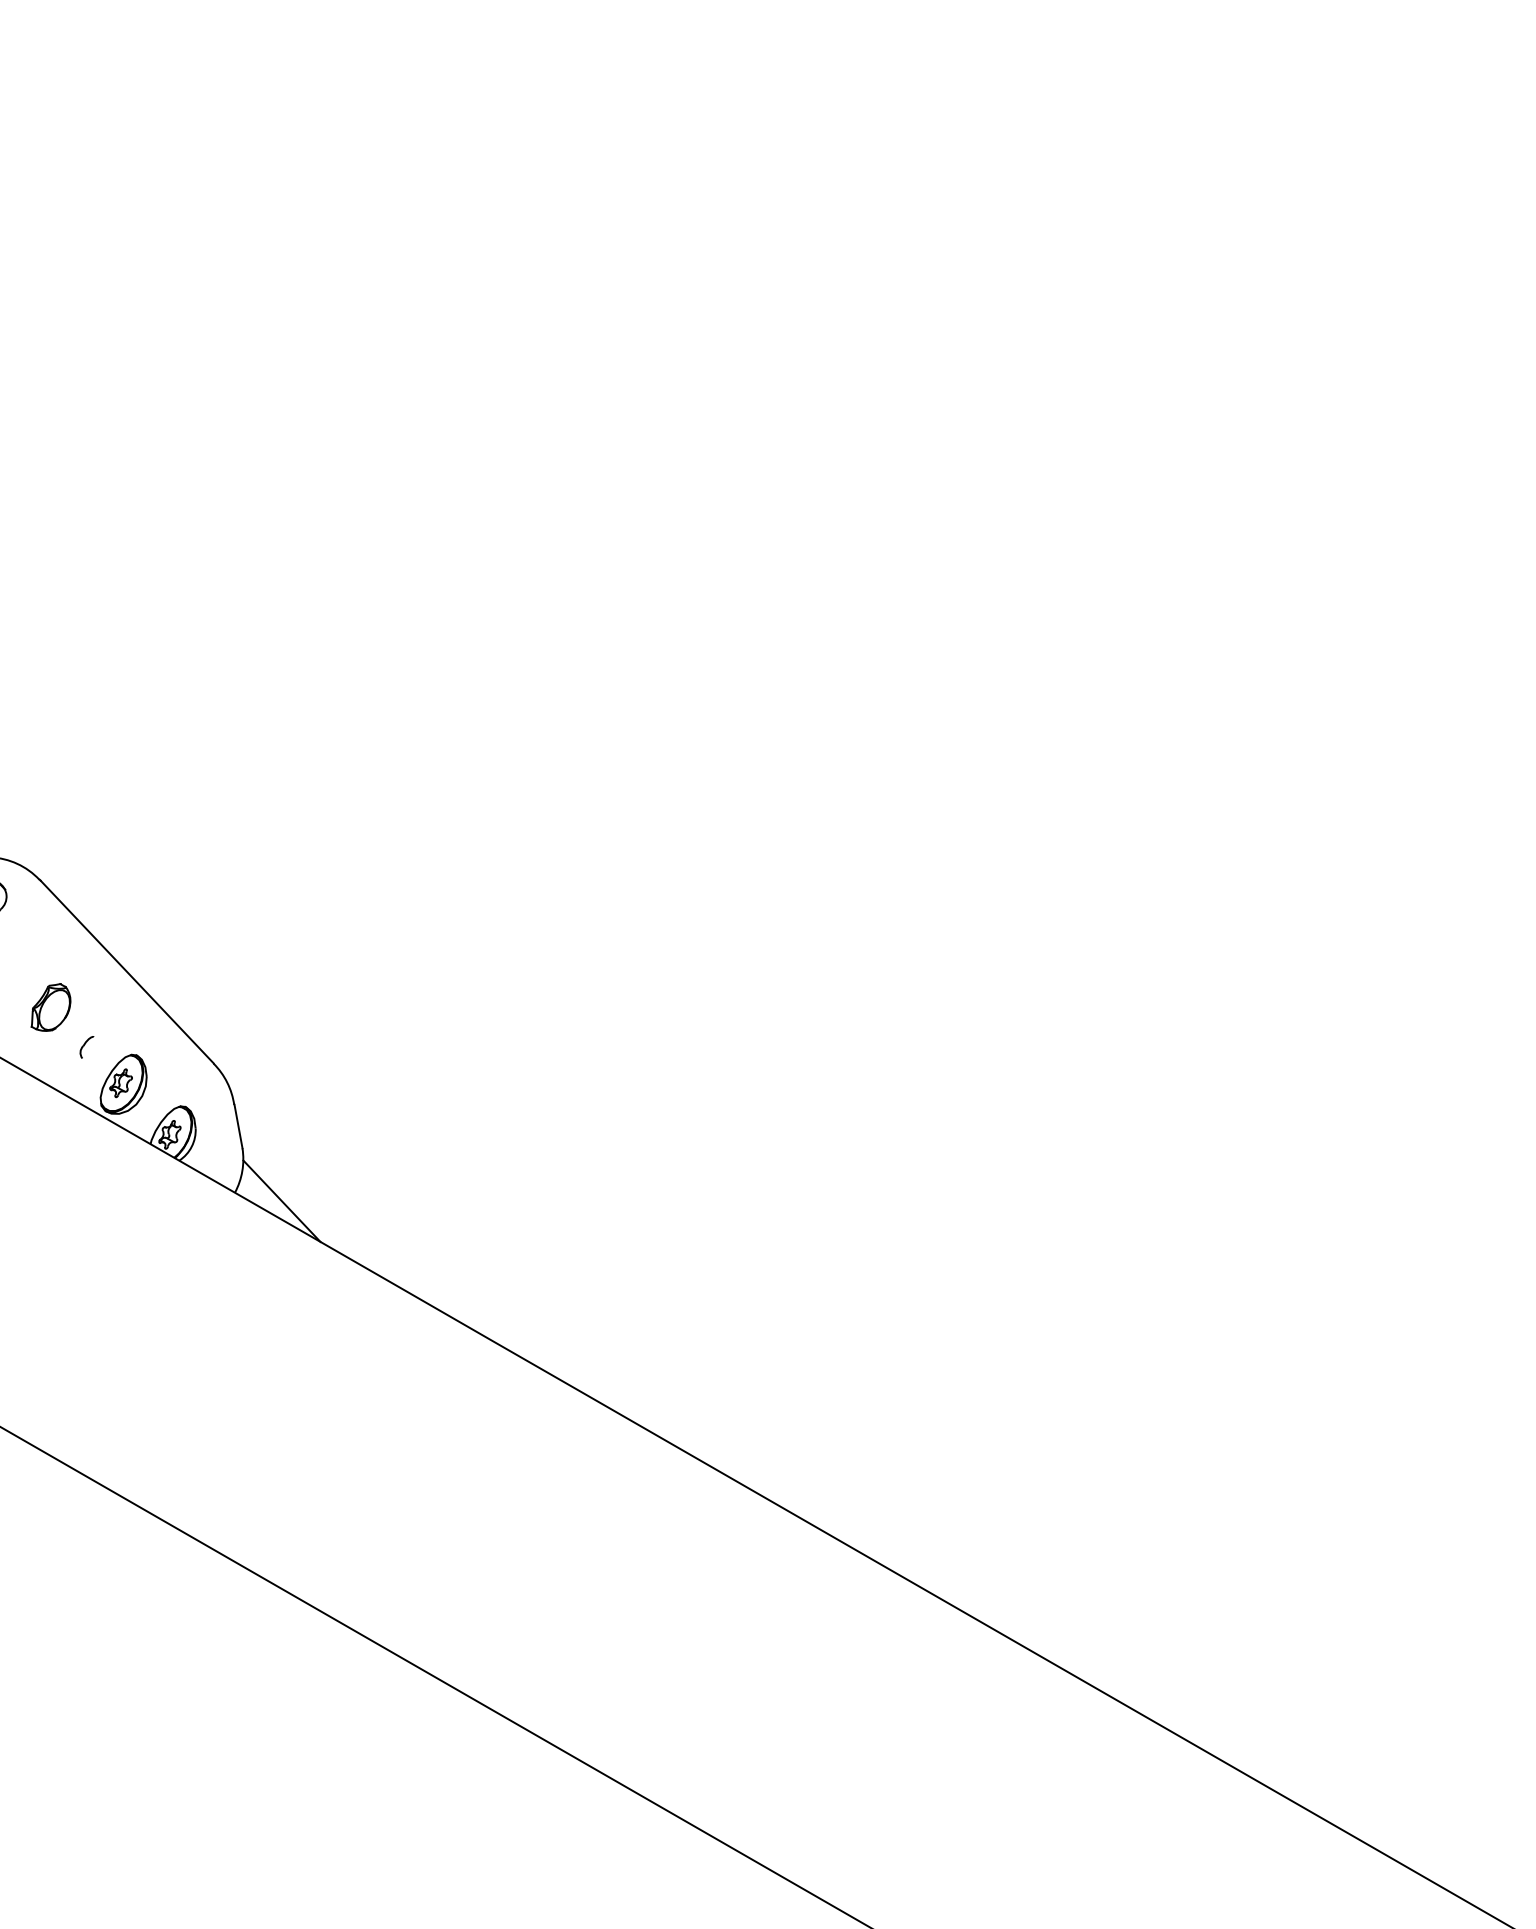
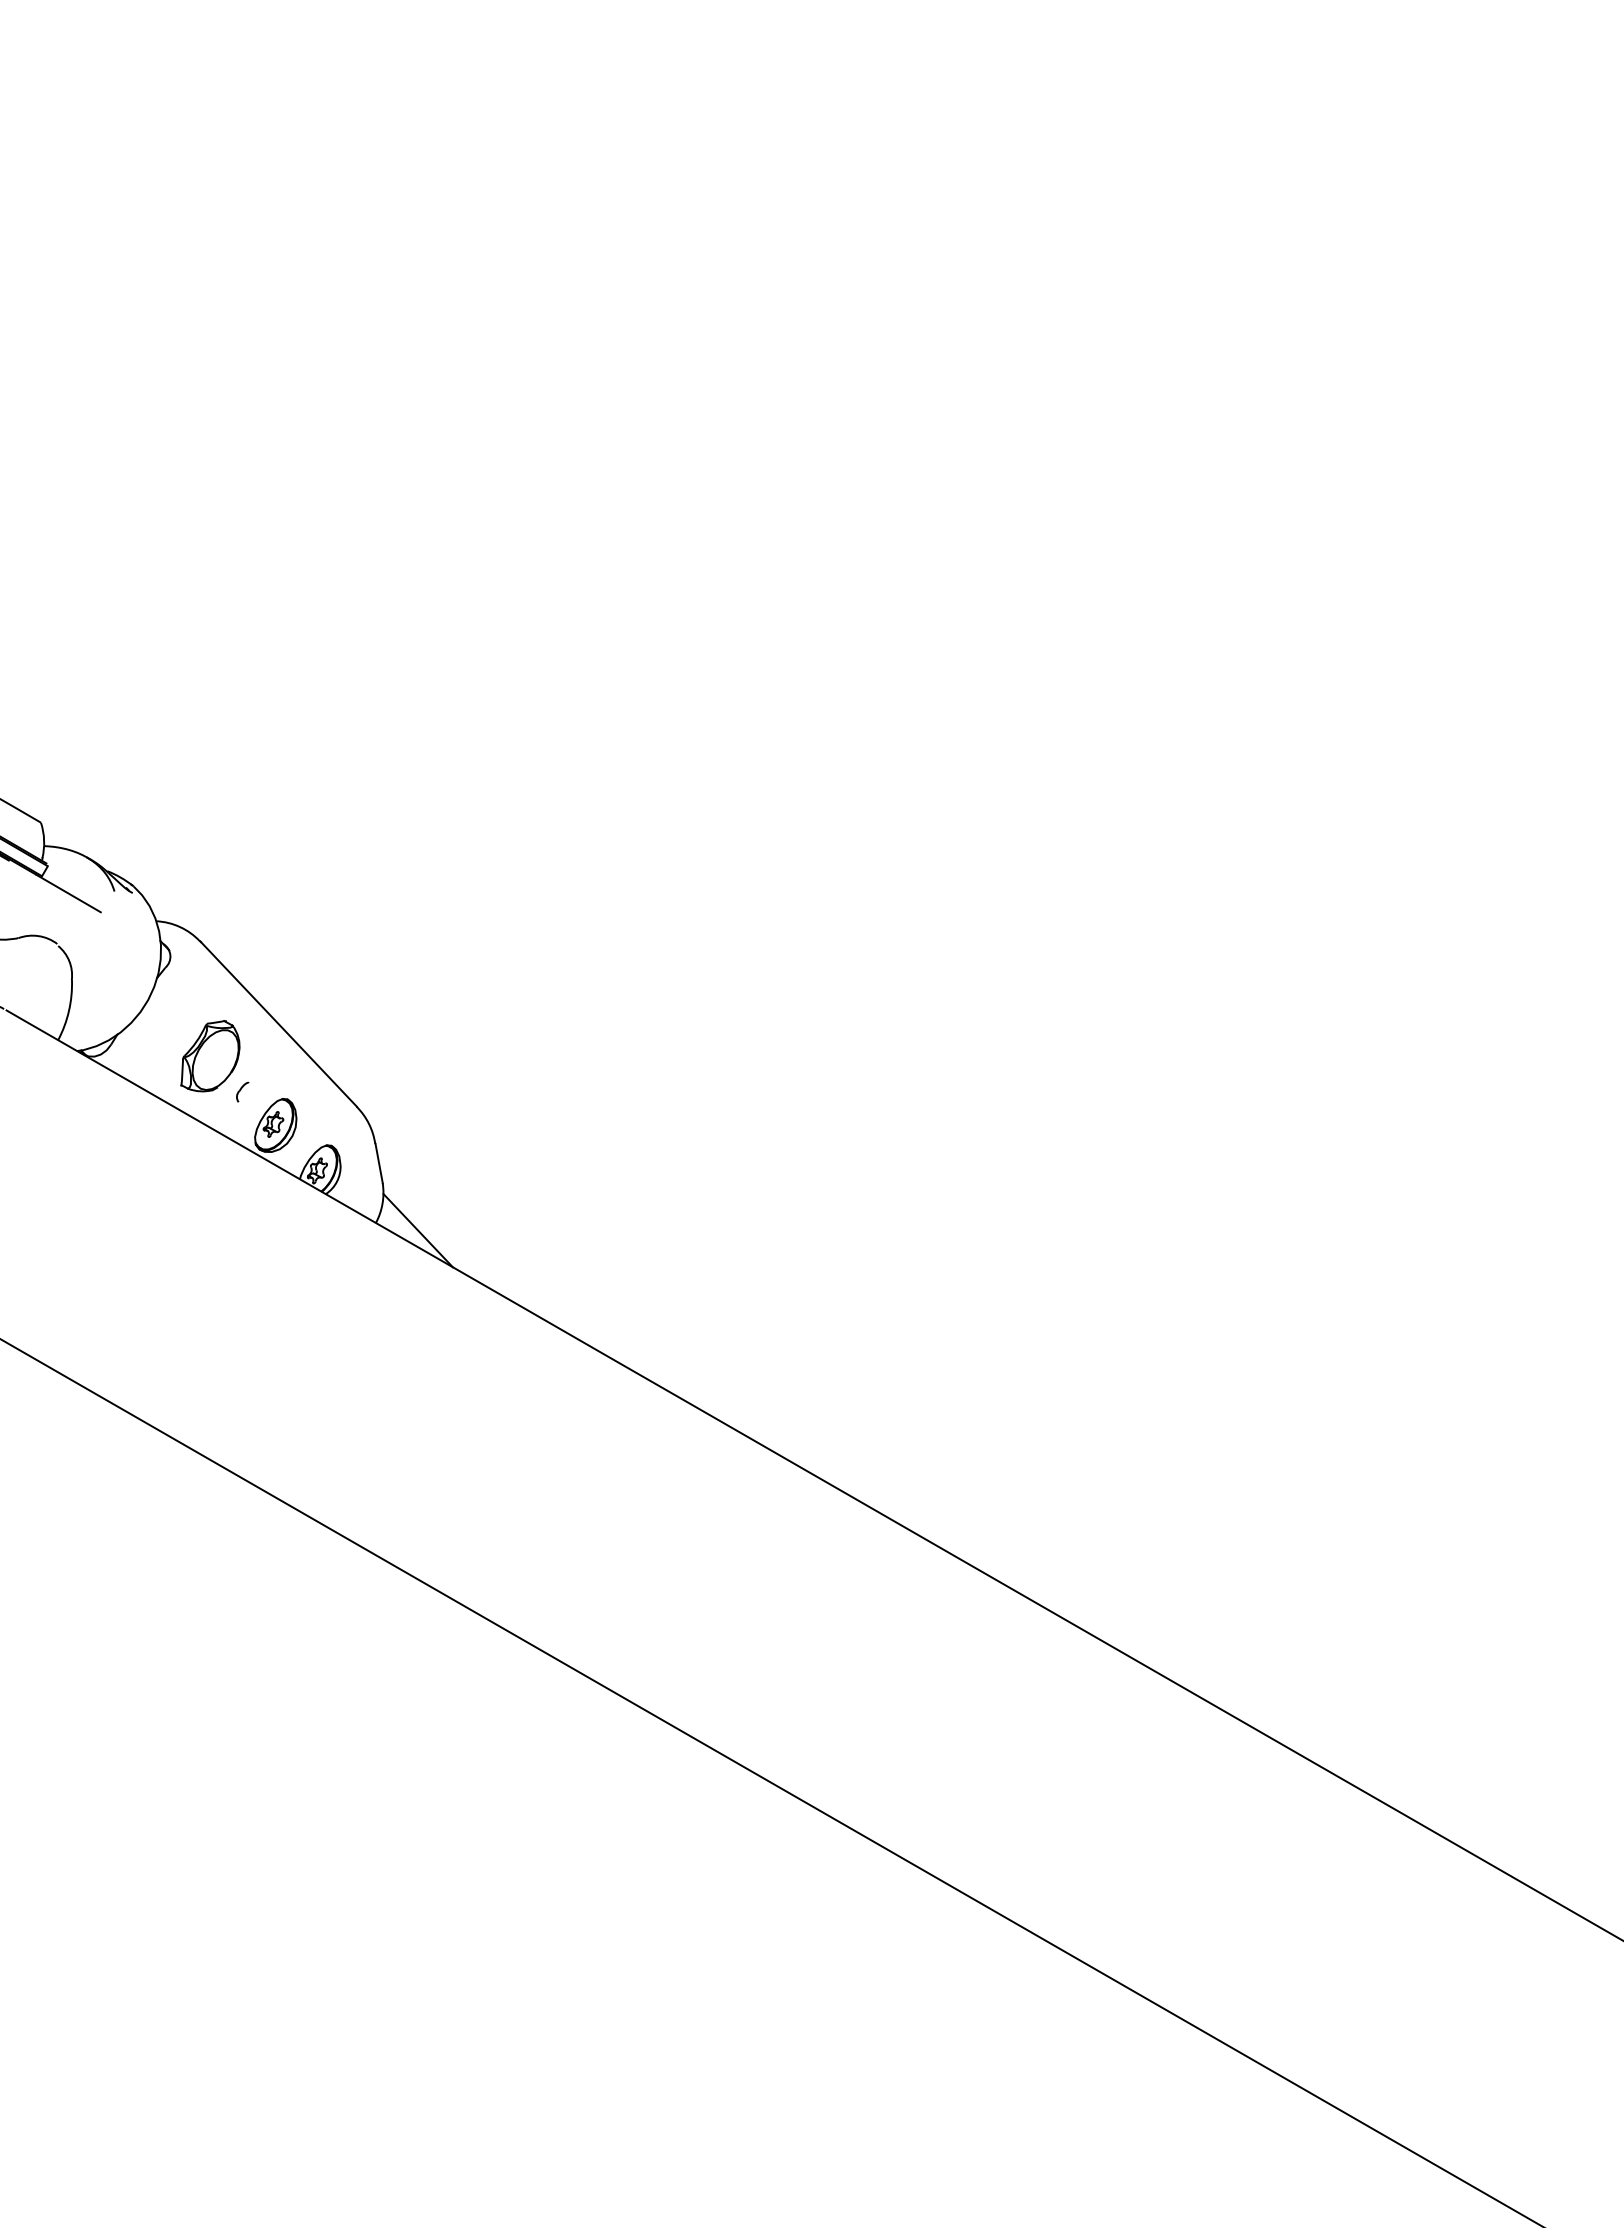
part: (51, 1007) -> (210, 1056), size x1.67

